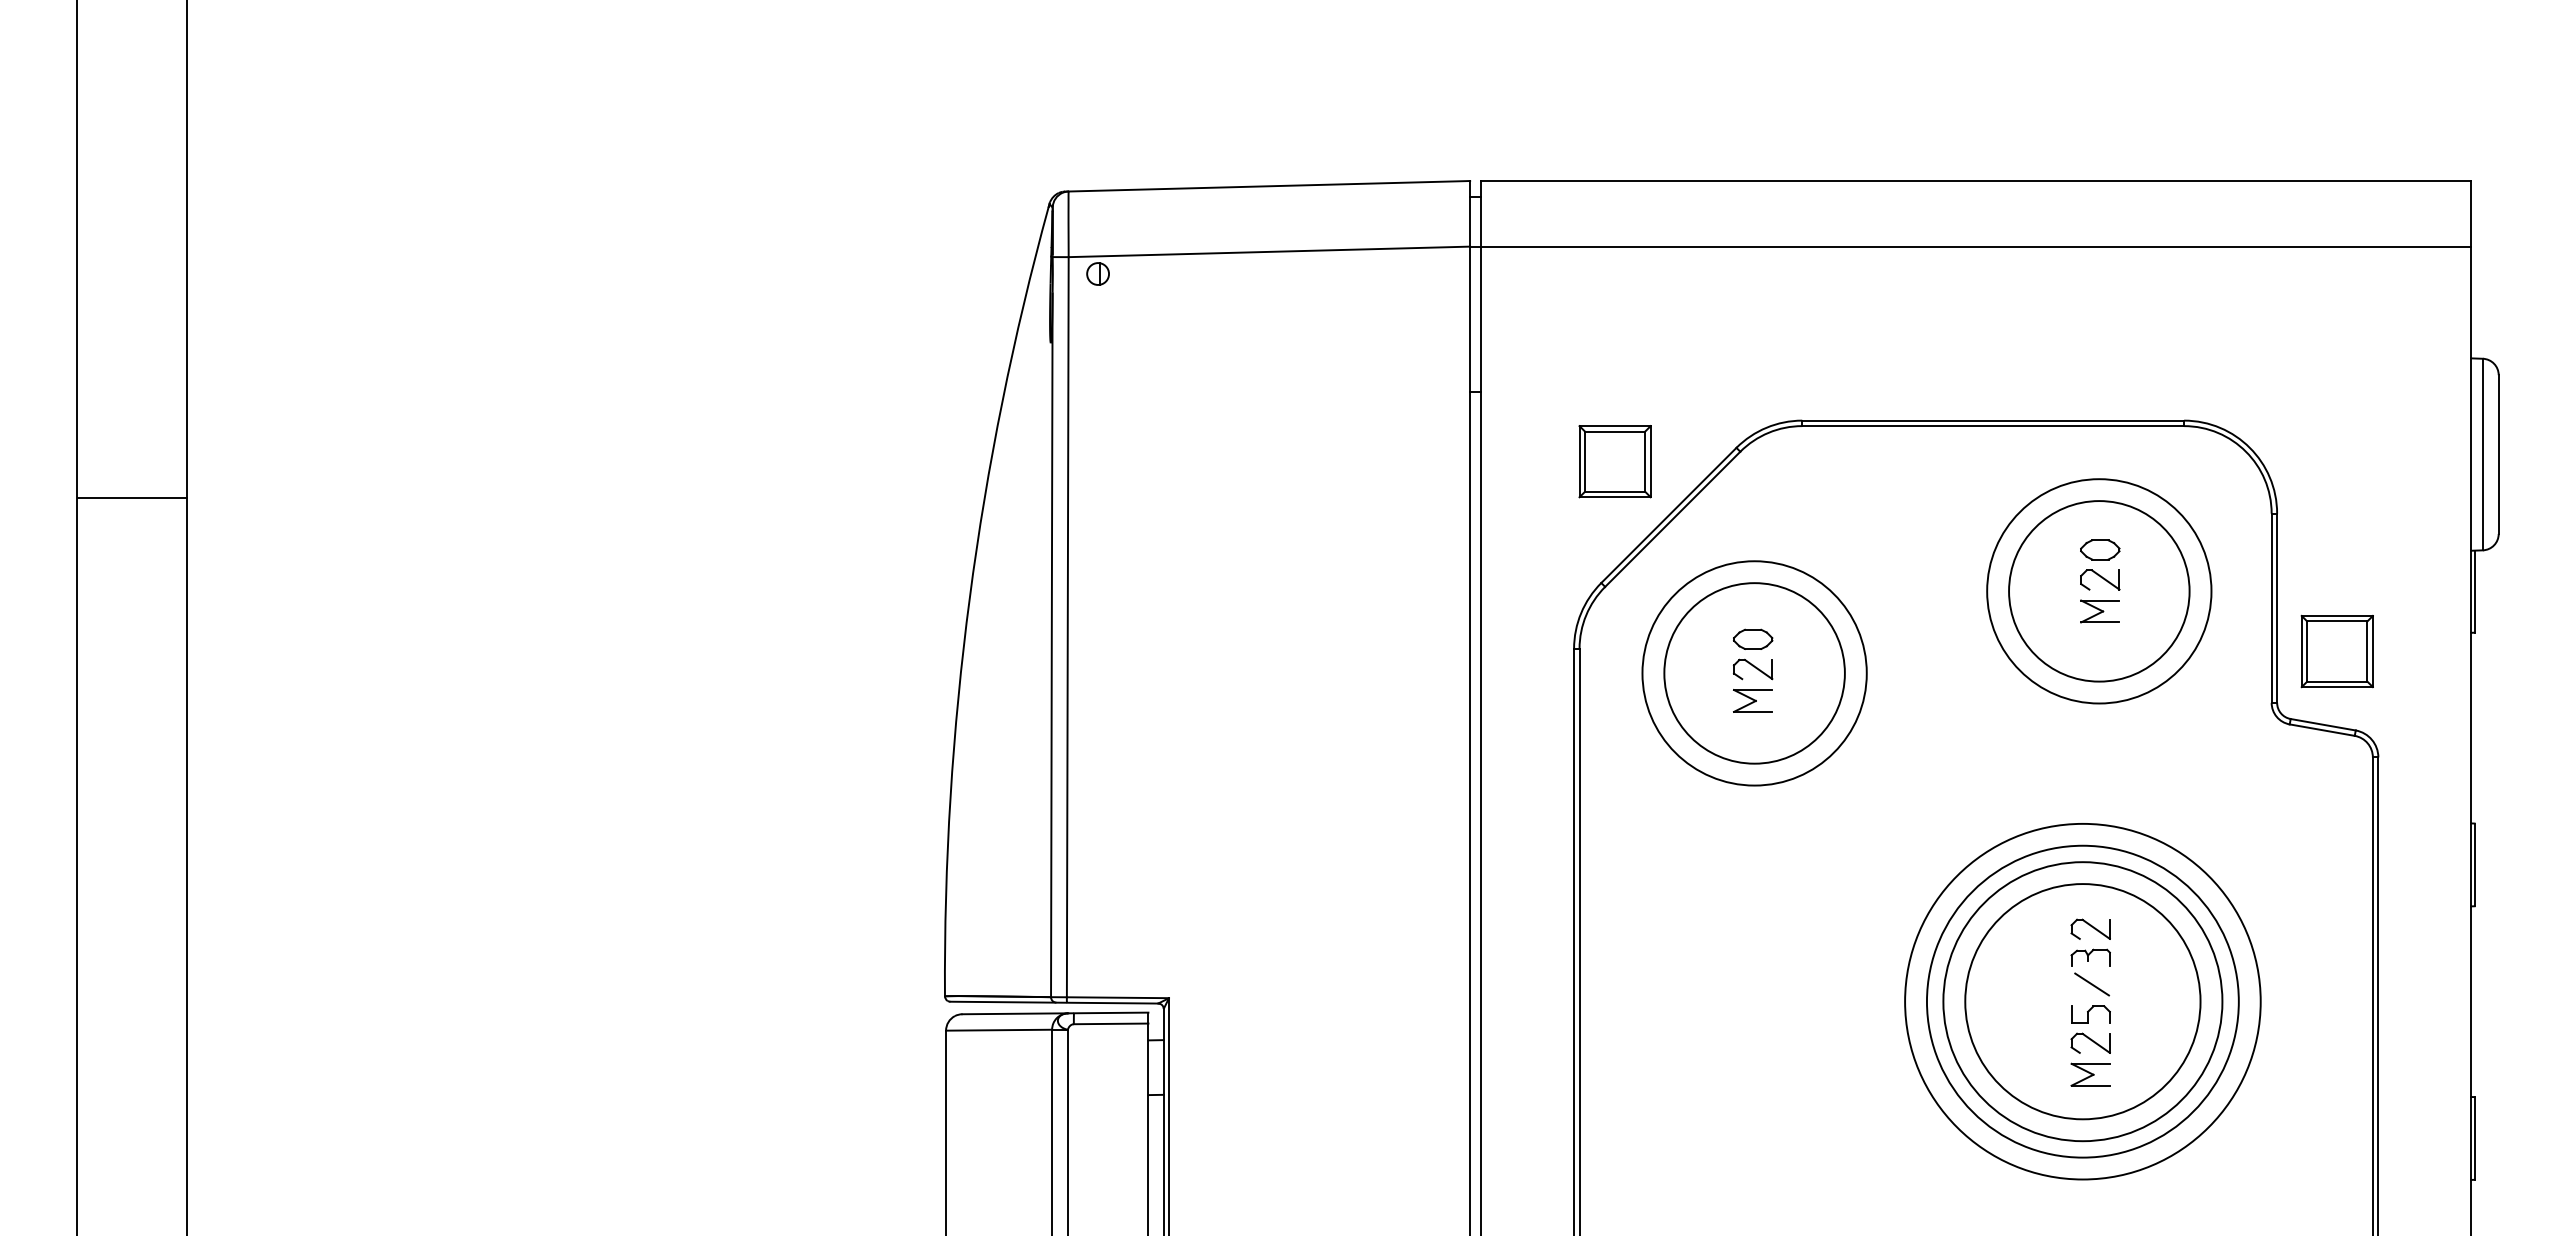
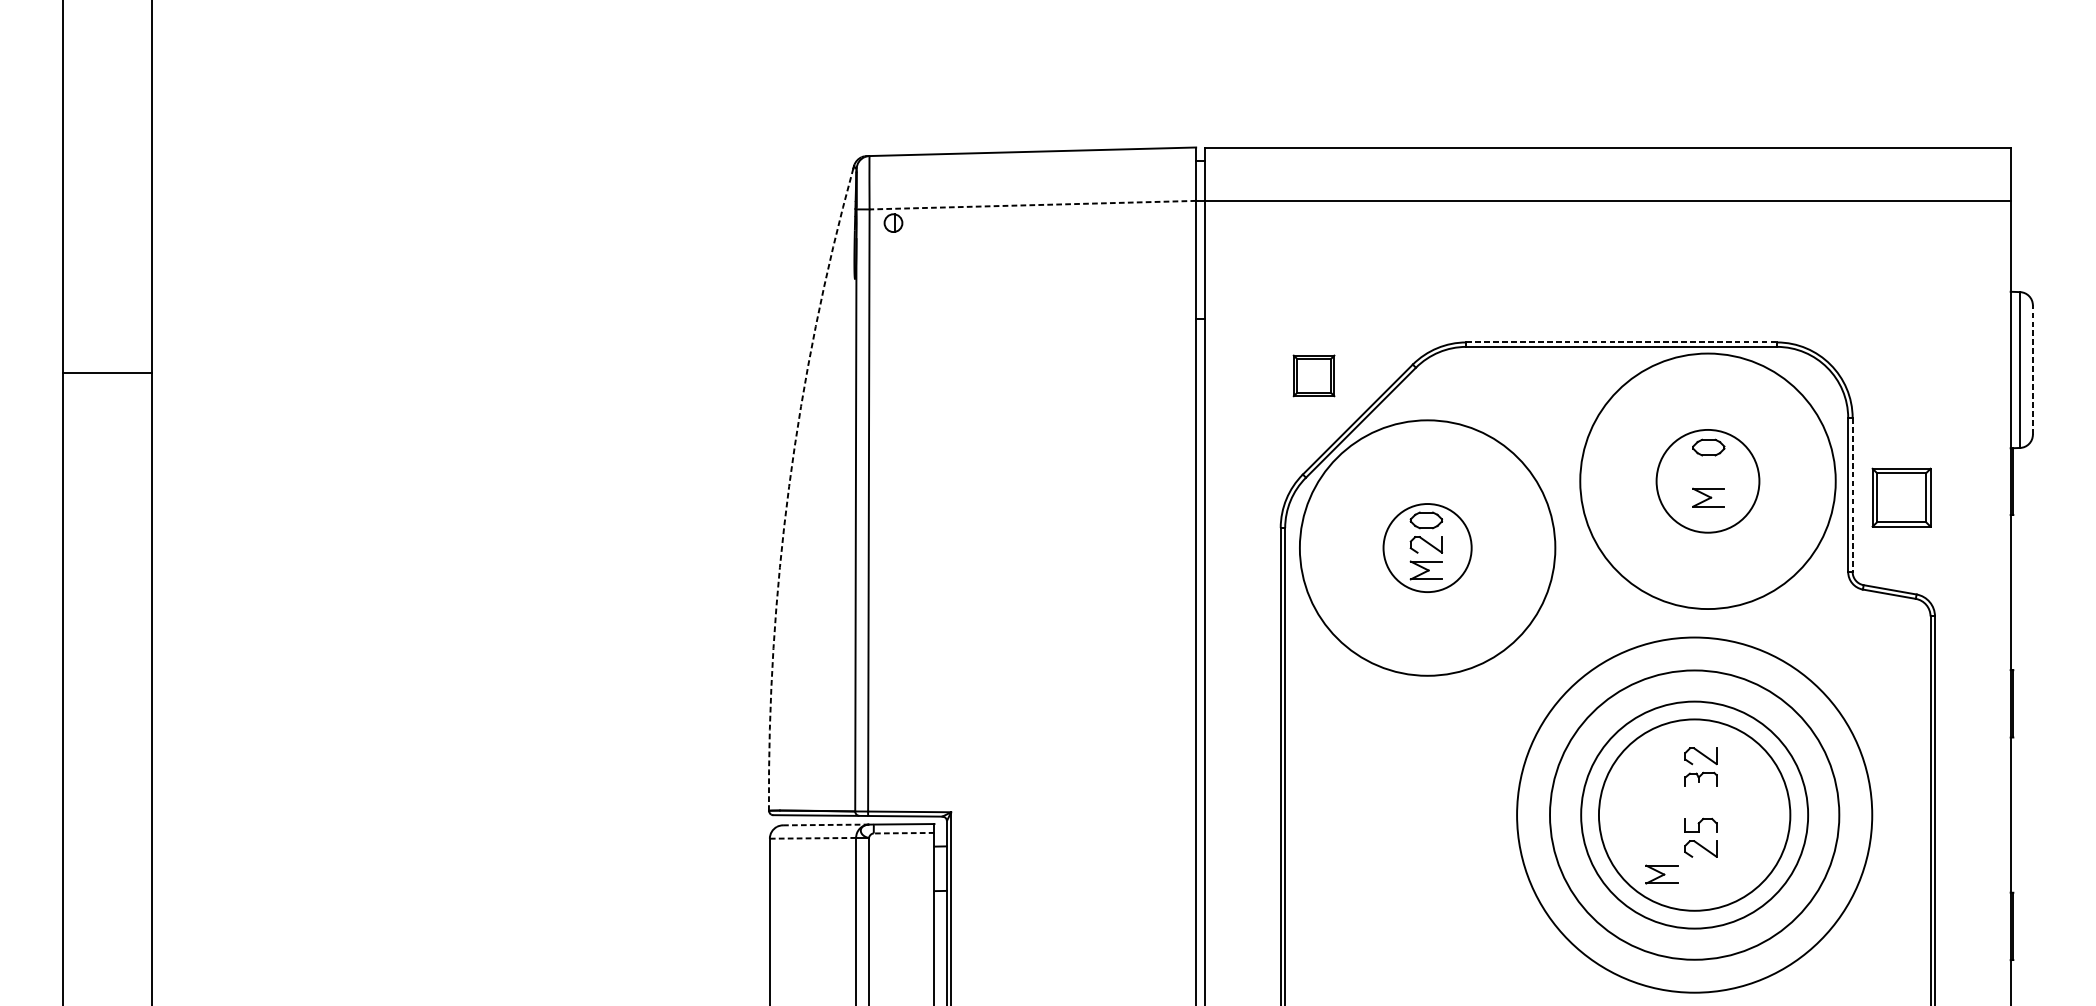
line: (1269, 251) -> (1032, 204), solid -> dashed
line: (1993, 420) -> (1621, 342), solid -> dashed
line: (2498, 454) -> (2032, 369), solid -> dashed
part: (1614, 461) -> (1313, 375), size x0.7
line: (131, 497) -> (107, 373), moved
part: (2100, 579) -> (1708, 471), removed
circle: (2099, 591) -> (1708, 481), size x0.7
circle: (2099, 591) -> (1708, 481), size x1.4
arc: (969, 597) -> (788, 486), solid -> dashed
line: (2277, 608) -> (1852, 495), solid -> dashed
part: (2336, 651) -> (1900, 497), moved
circle: (1754, 673) -> (1427, 548), size x0.6
circle: (1754, 673) -> (1427, 548), size x1.4
line: (2091, 984) -> (1701, 801), removed
circle: (2082, 1001) -> (1694, 814), size x1.4
line: (1015, 1013) -> (826, 824), solid -> dashed
line: (1110, 1023) -> (903, 832), solid -> dashed
line: (998, 1030) -> (812, 838), solid -> dashed
part: (2090, 1074) -> (1661, 874), moved

